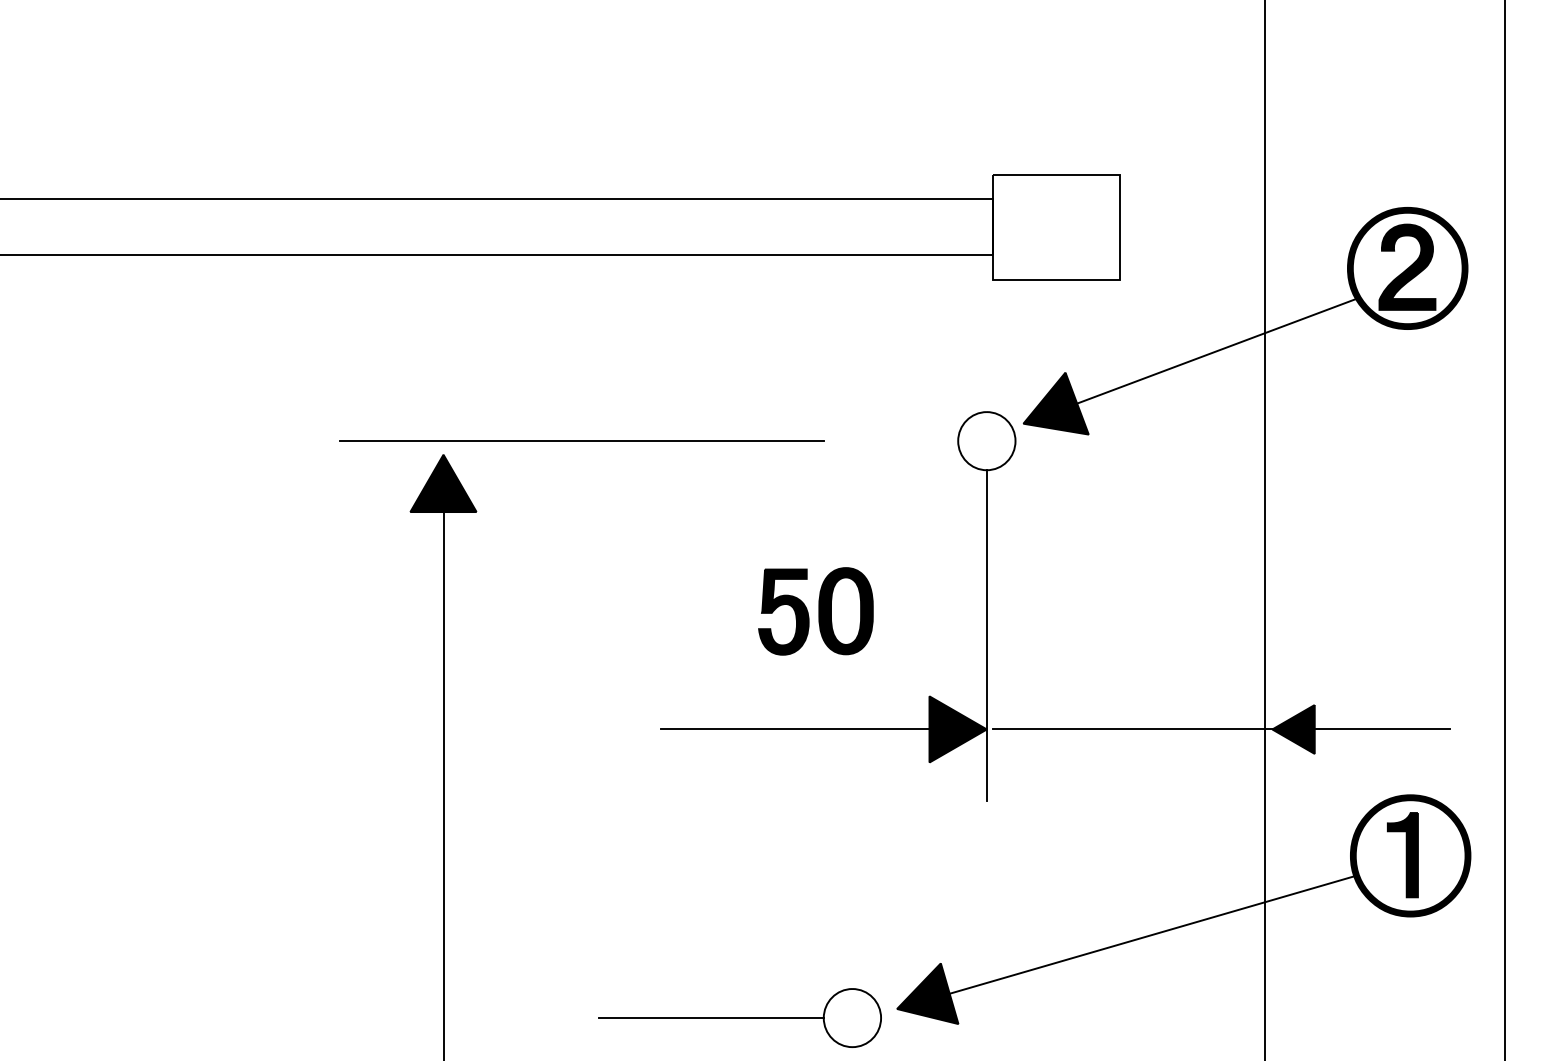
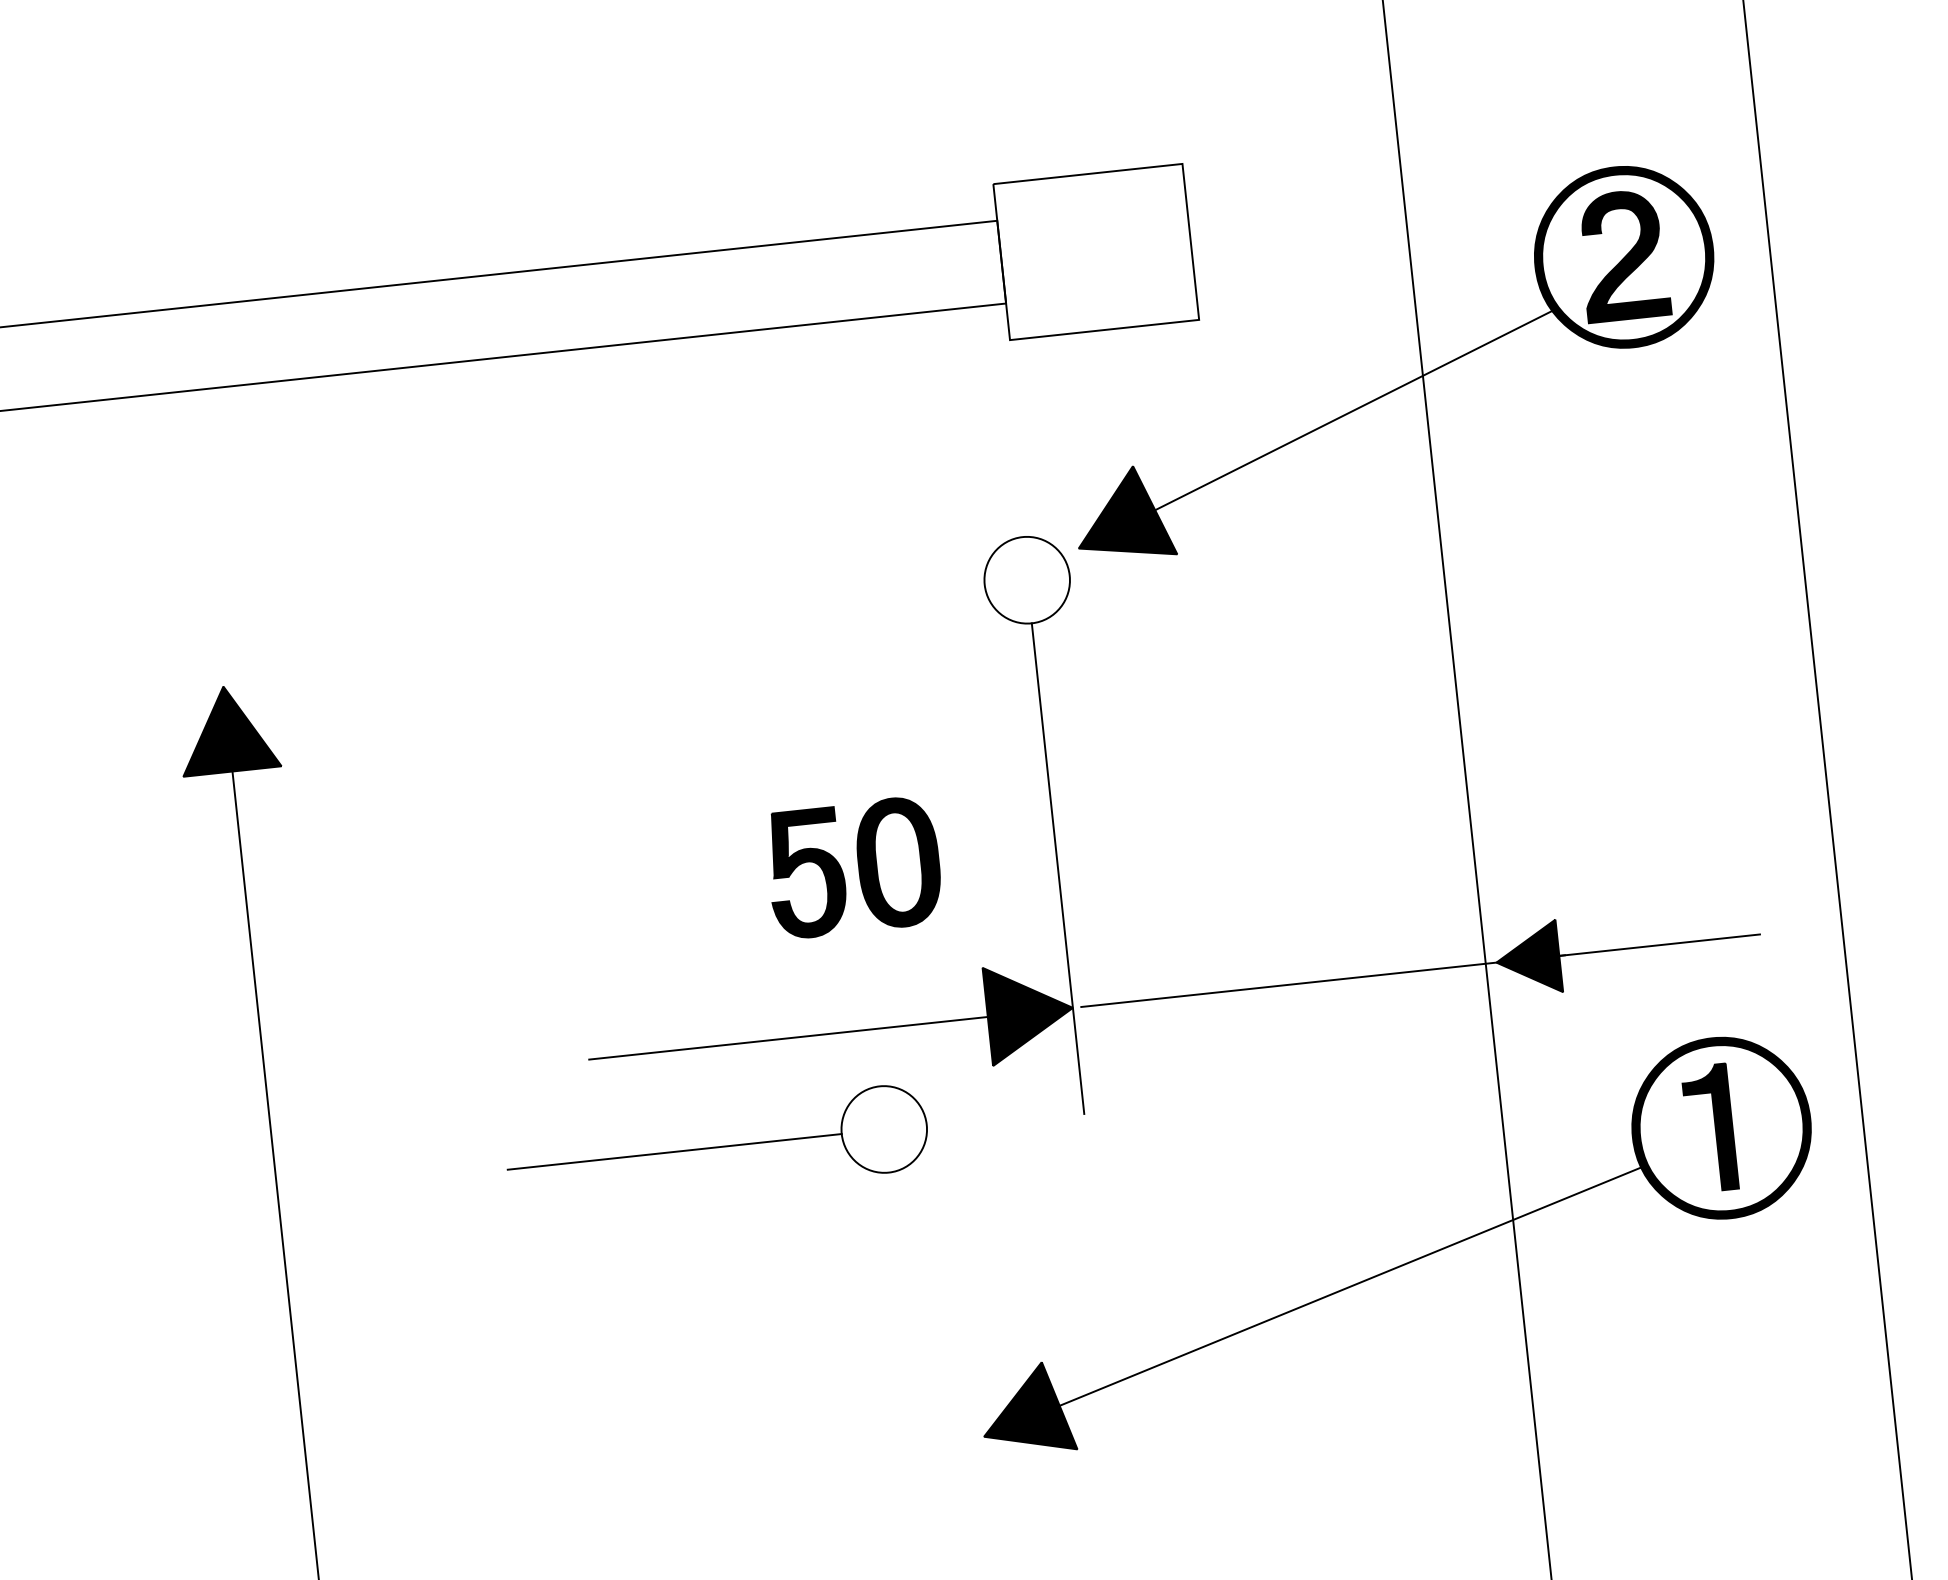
line: (581, 441) -> (425, 644), removed
part: (815, 611) -> (853, 867), moved
part: (739, 1017) -> (716, 1146), moved

